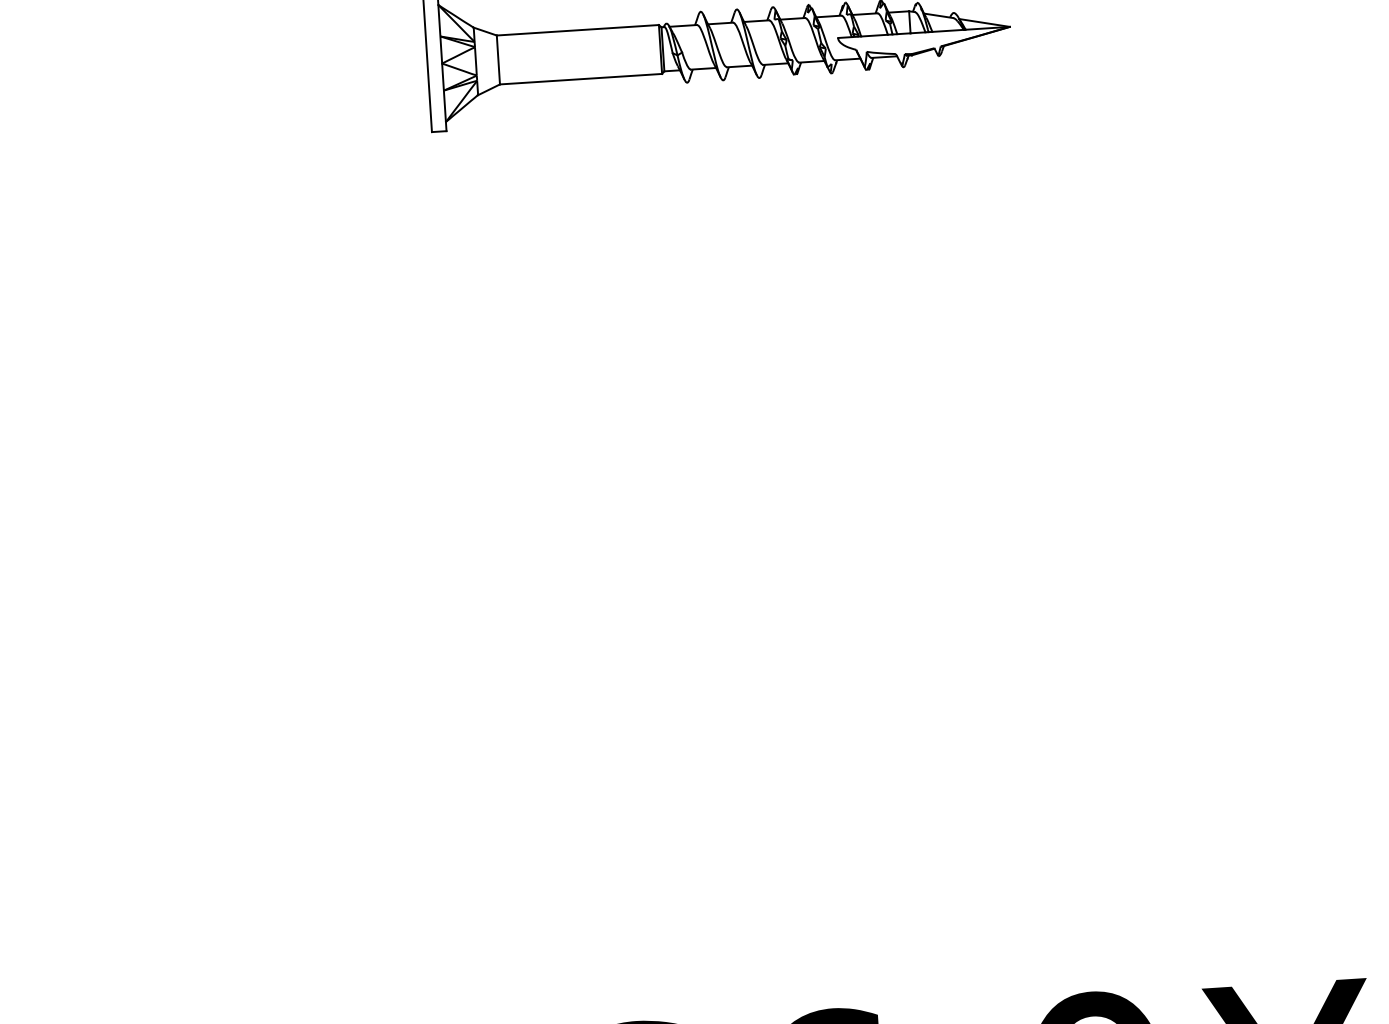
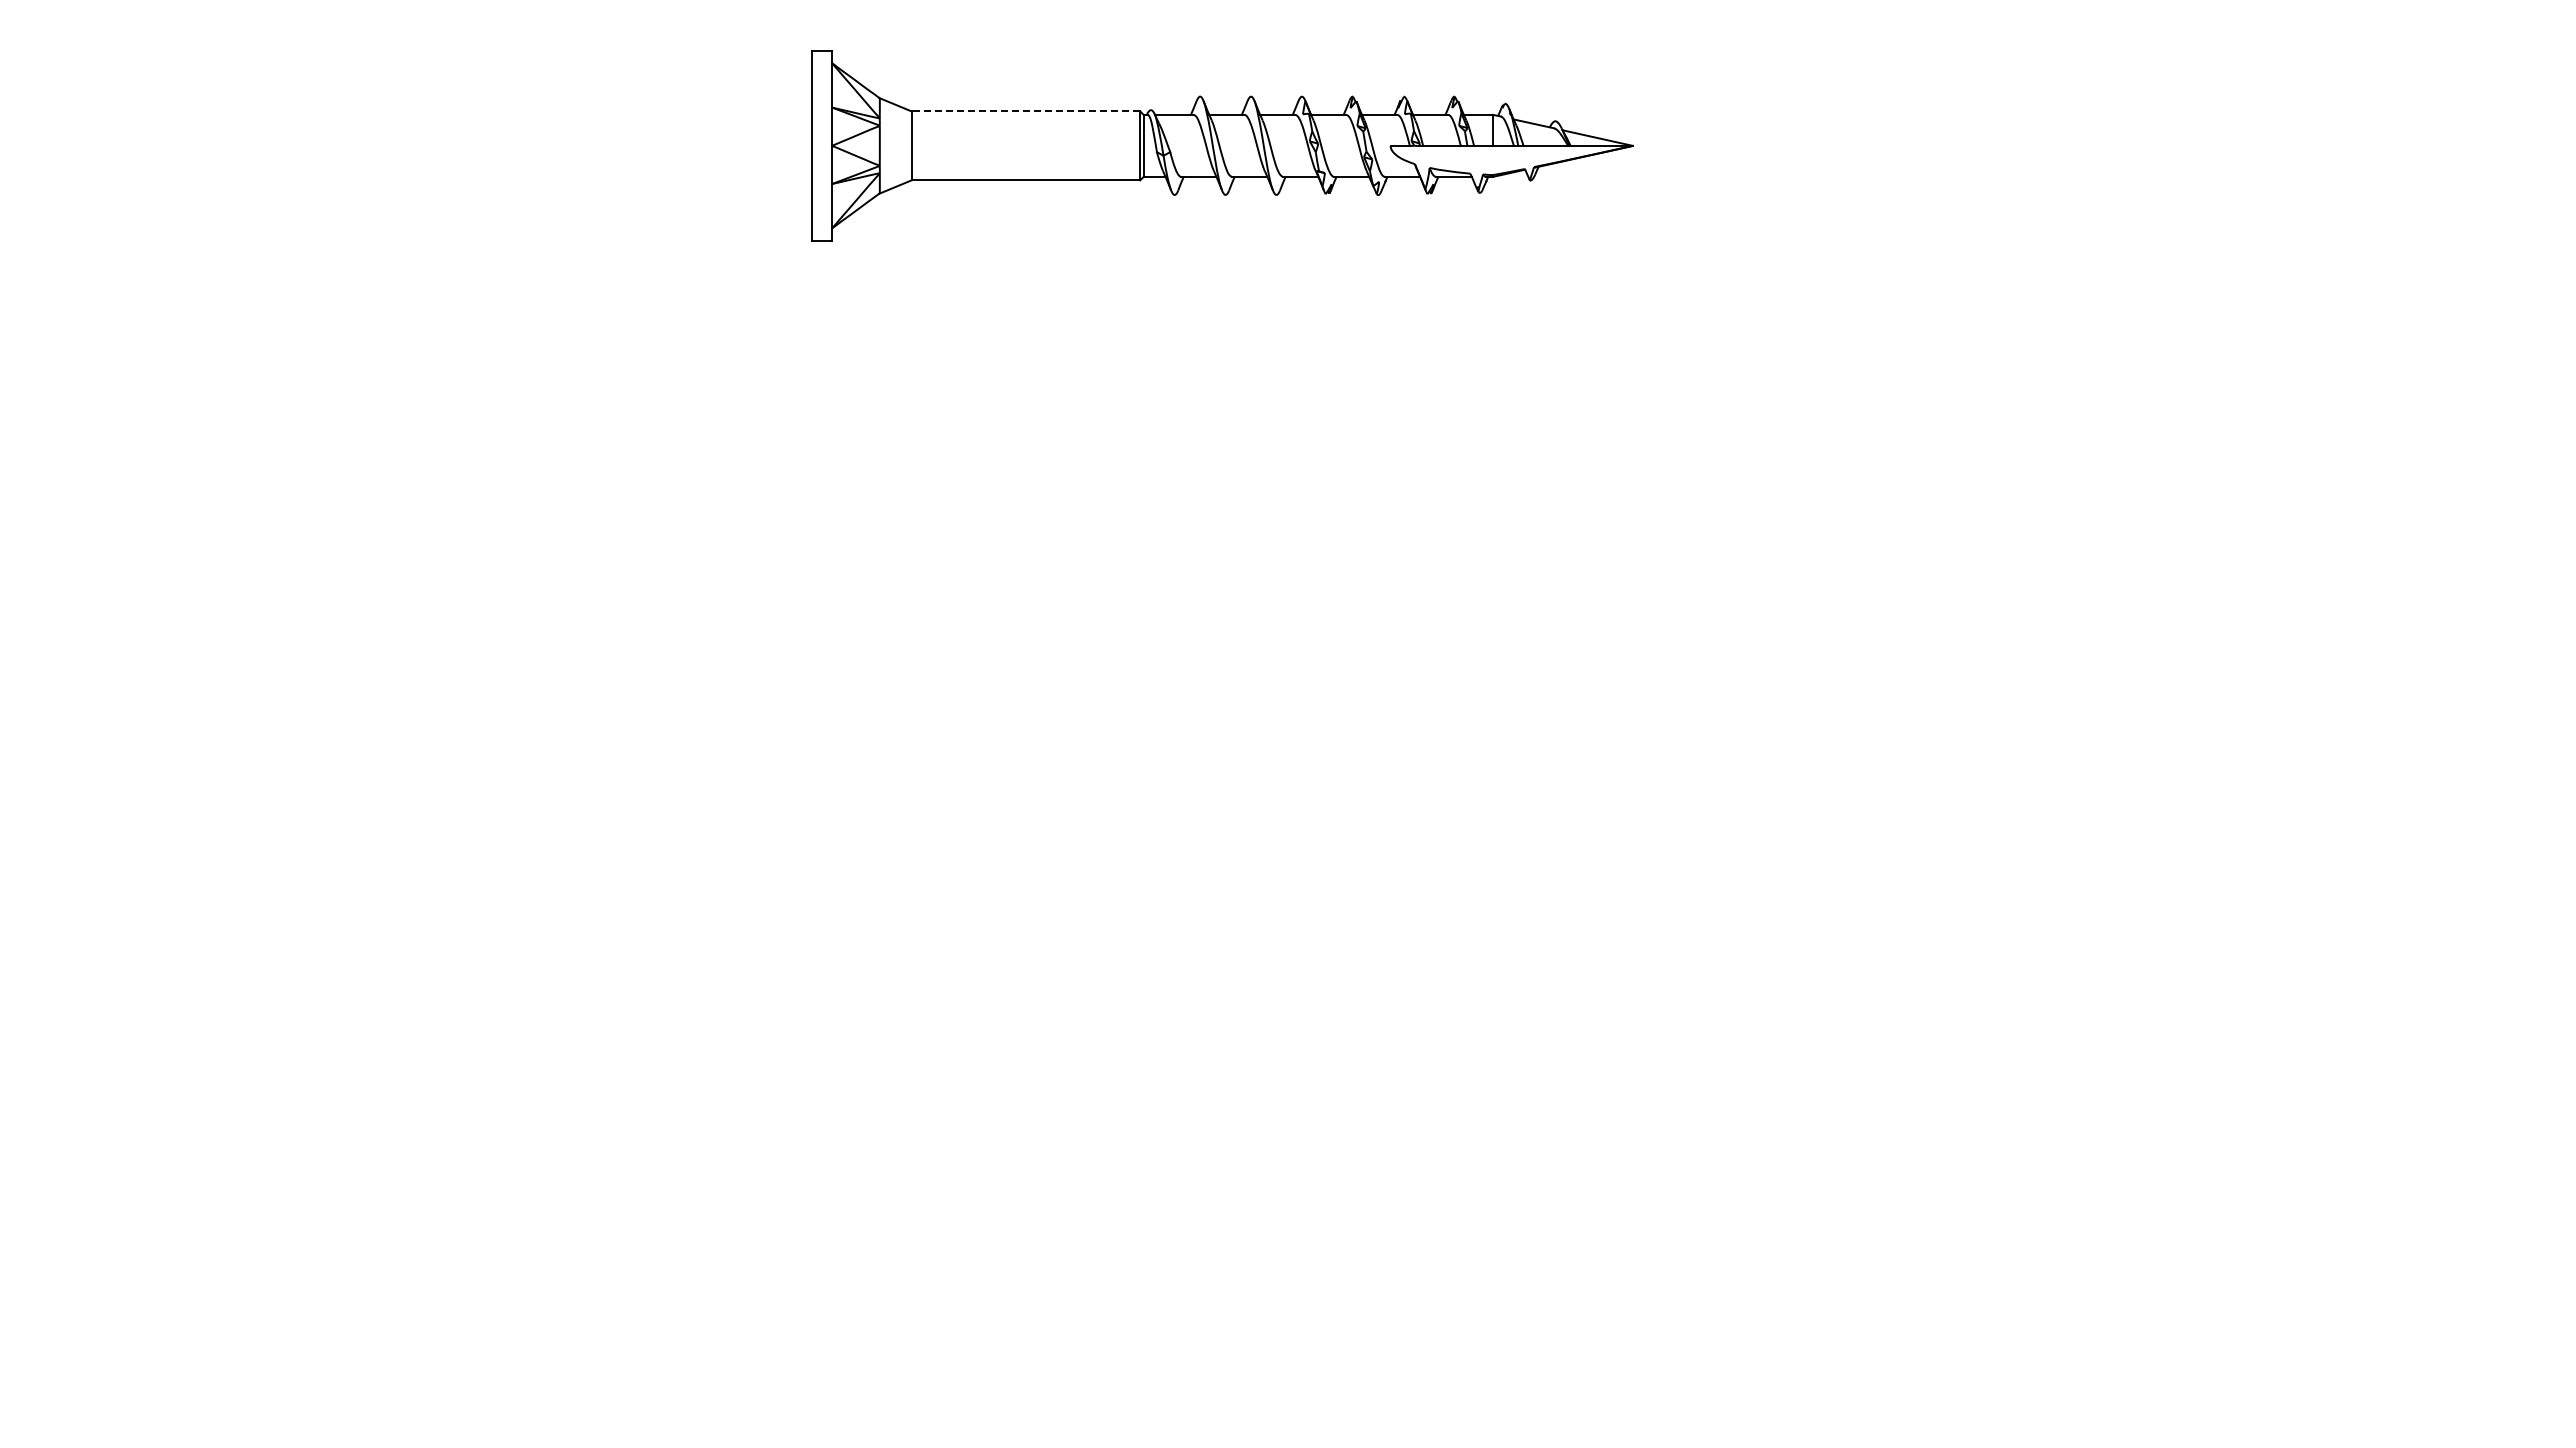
line: (577, 30) -> (1025, 111), solid -> dashed

